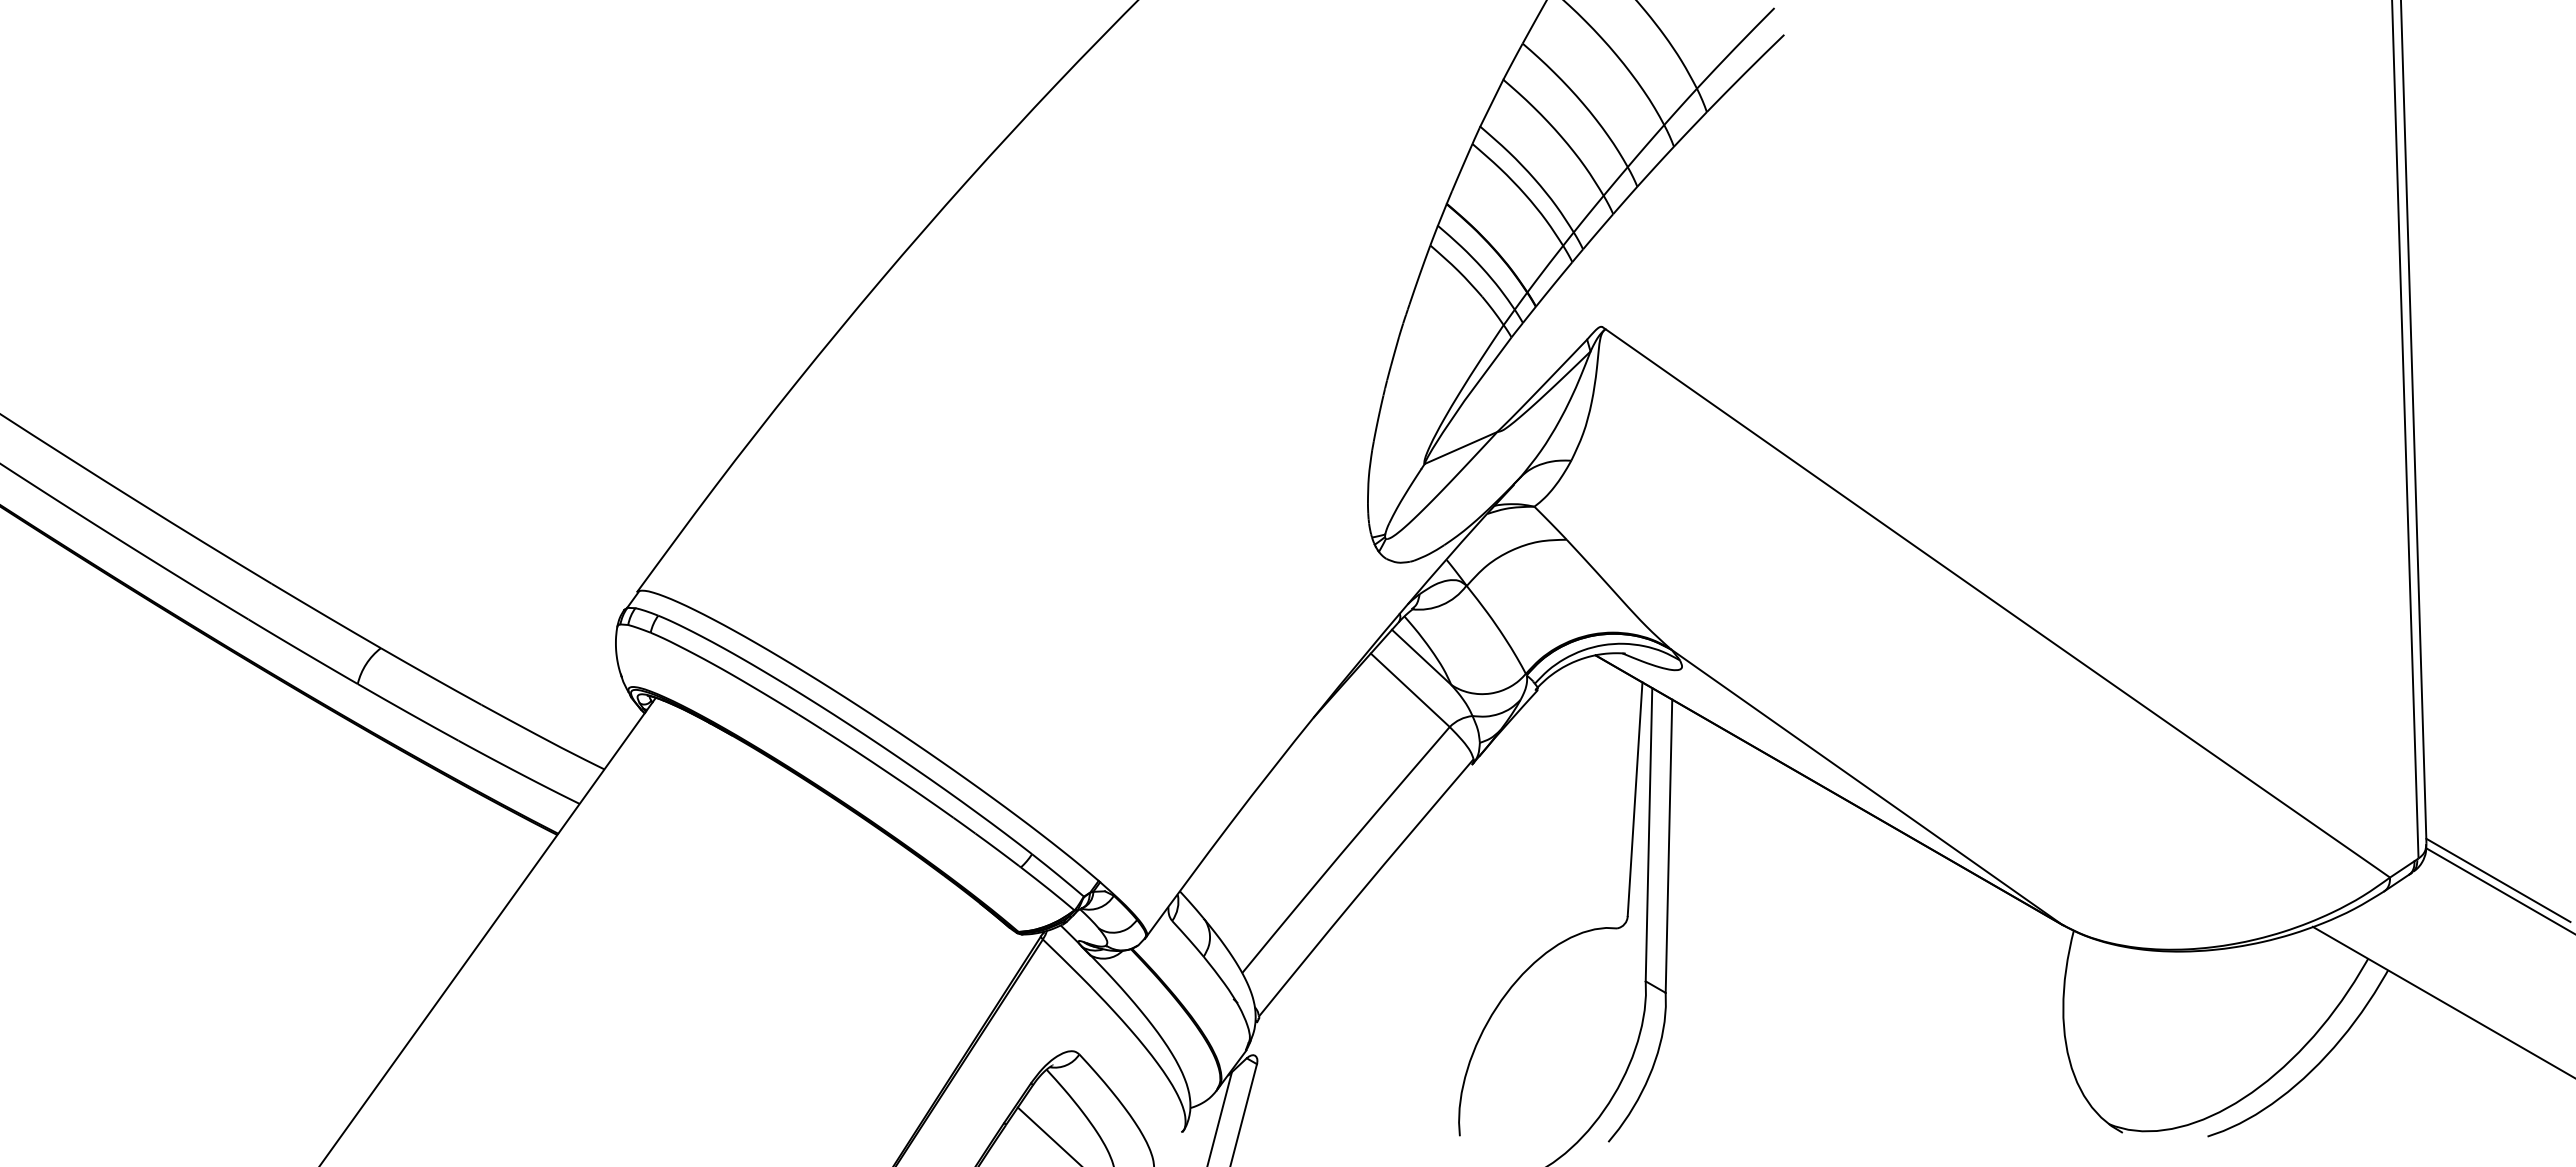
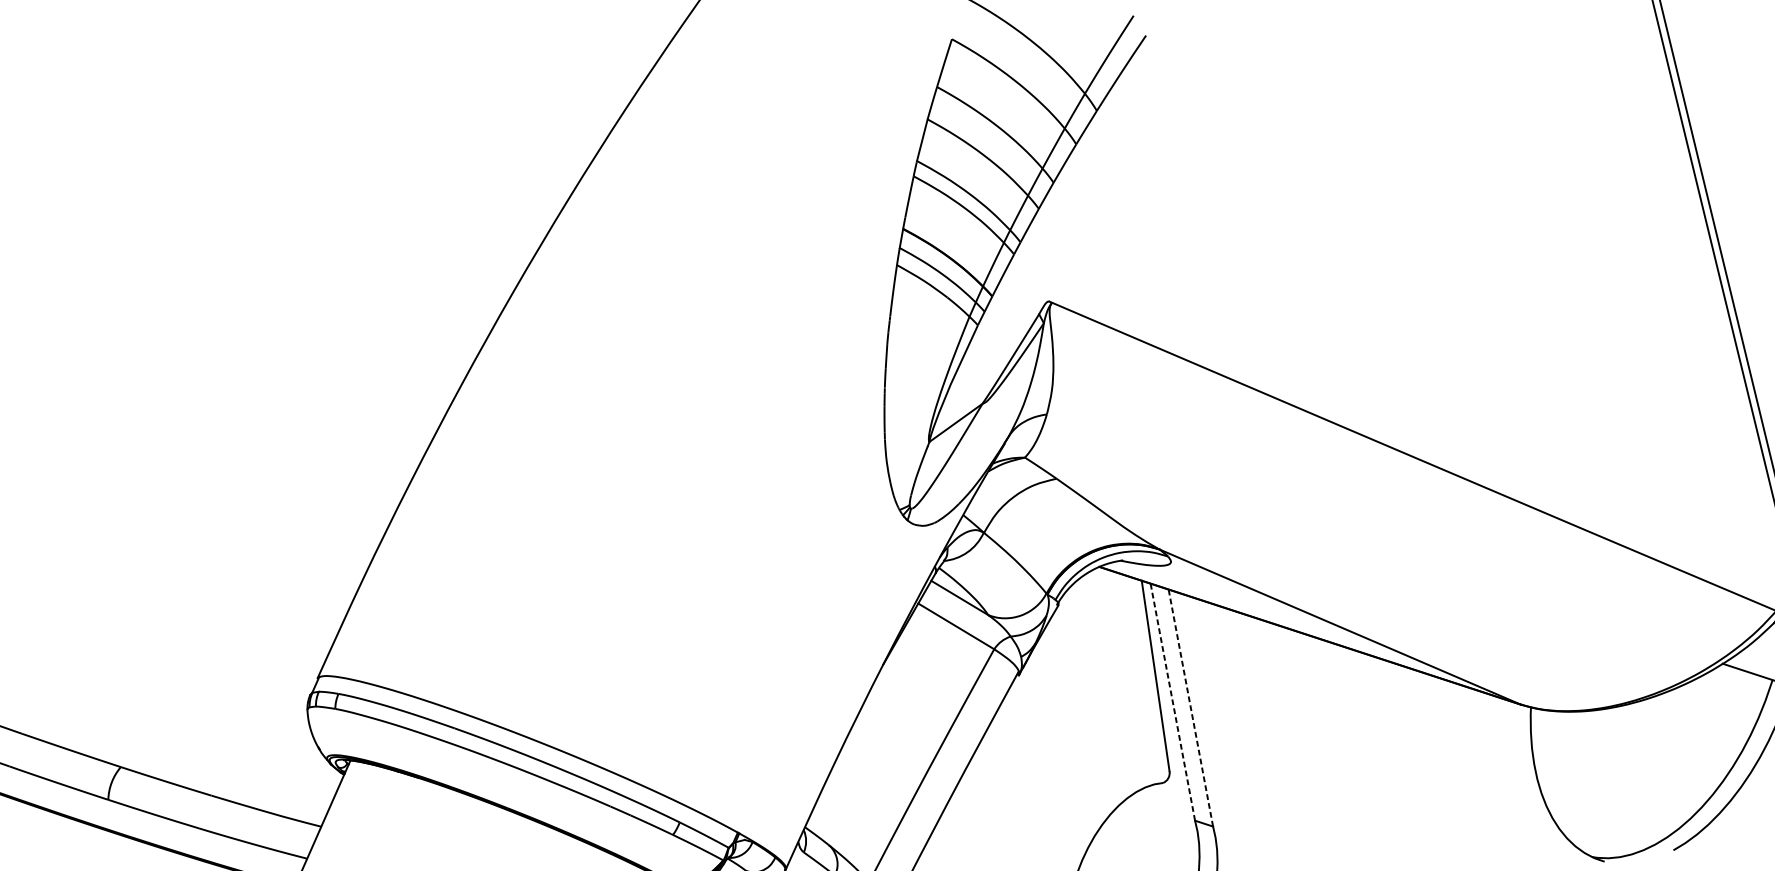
line: (1649, 834) -> (1173, 701), solid -> dashed
line: (1668, 846) -> (1190, 708), solid -> dashed

